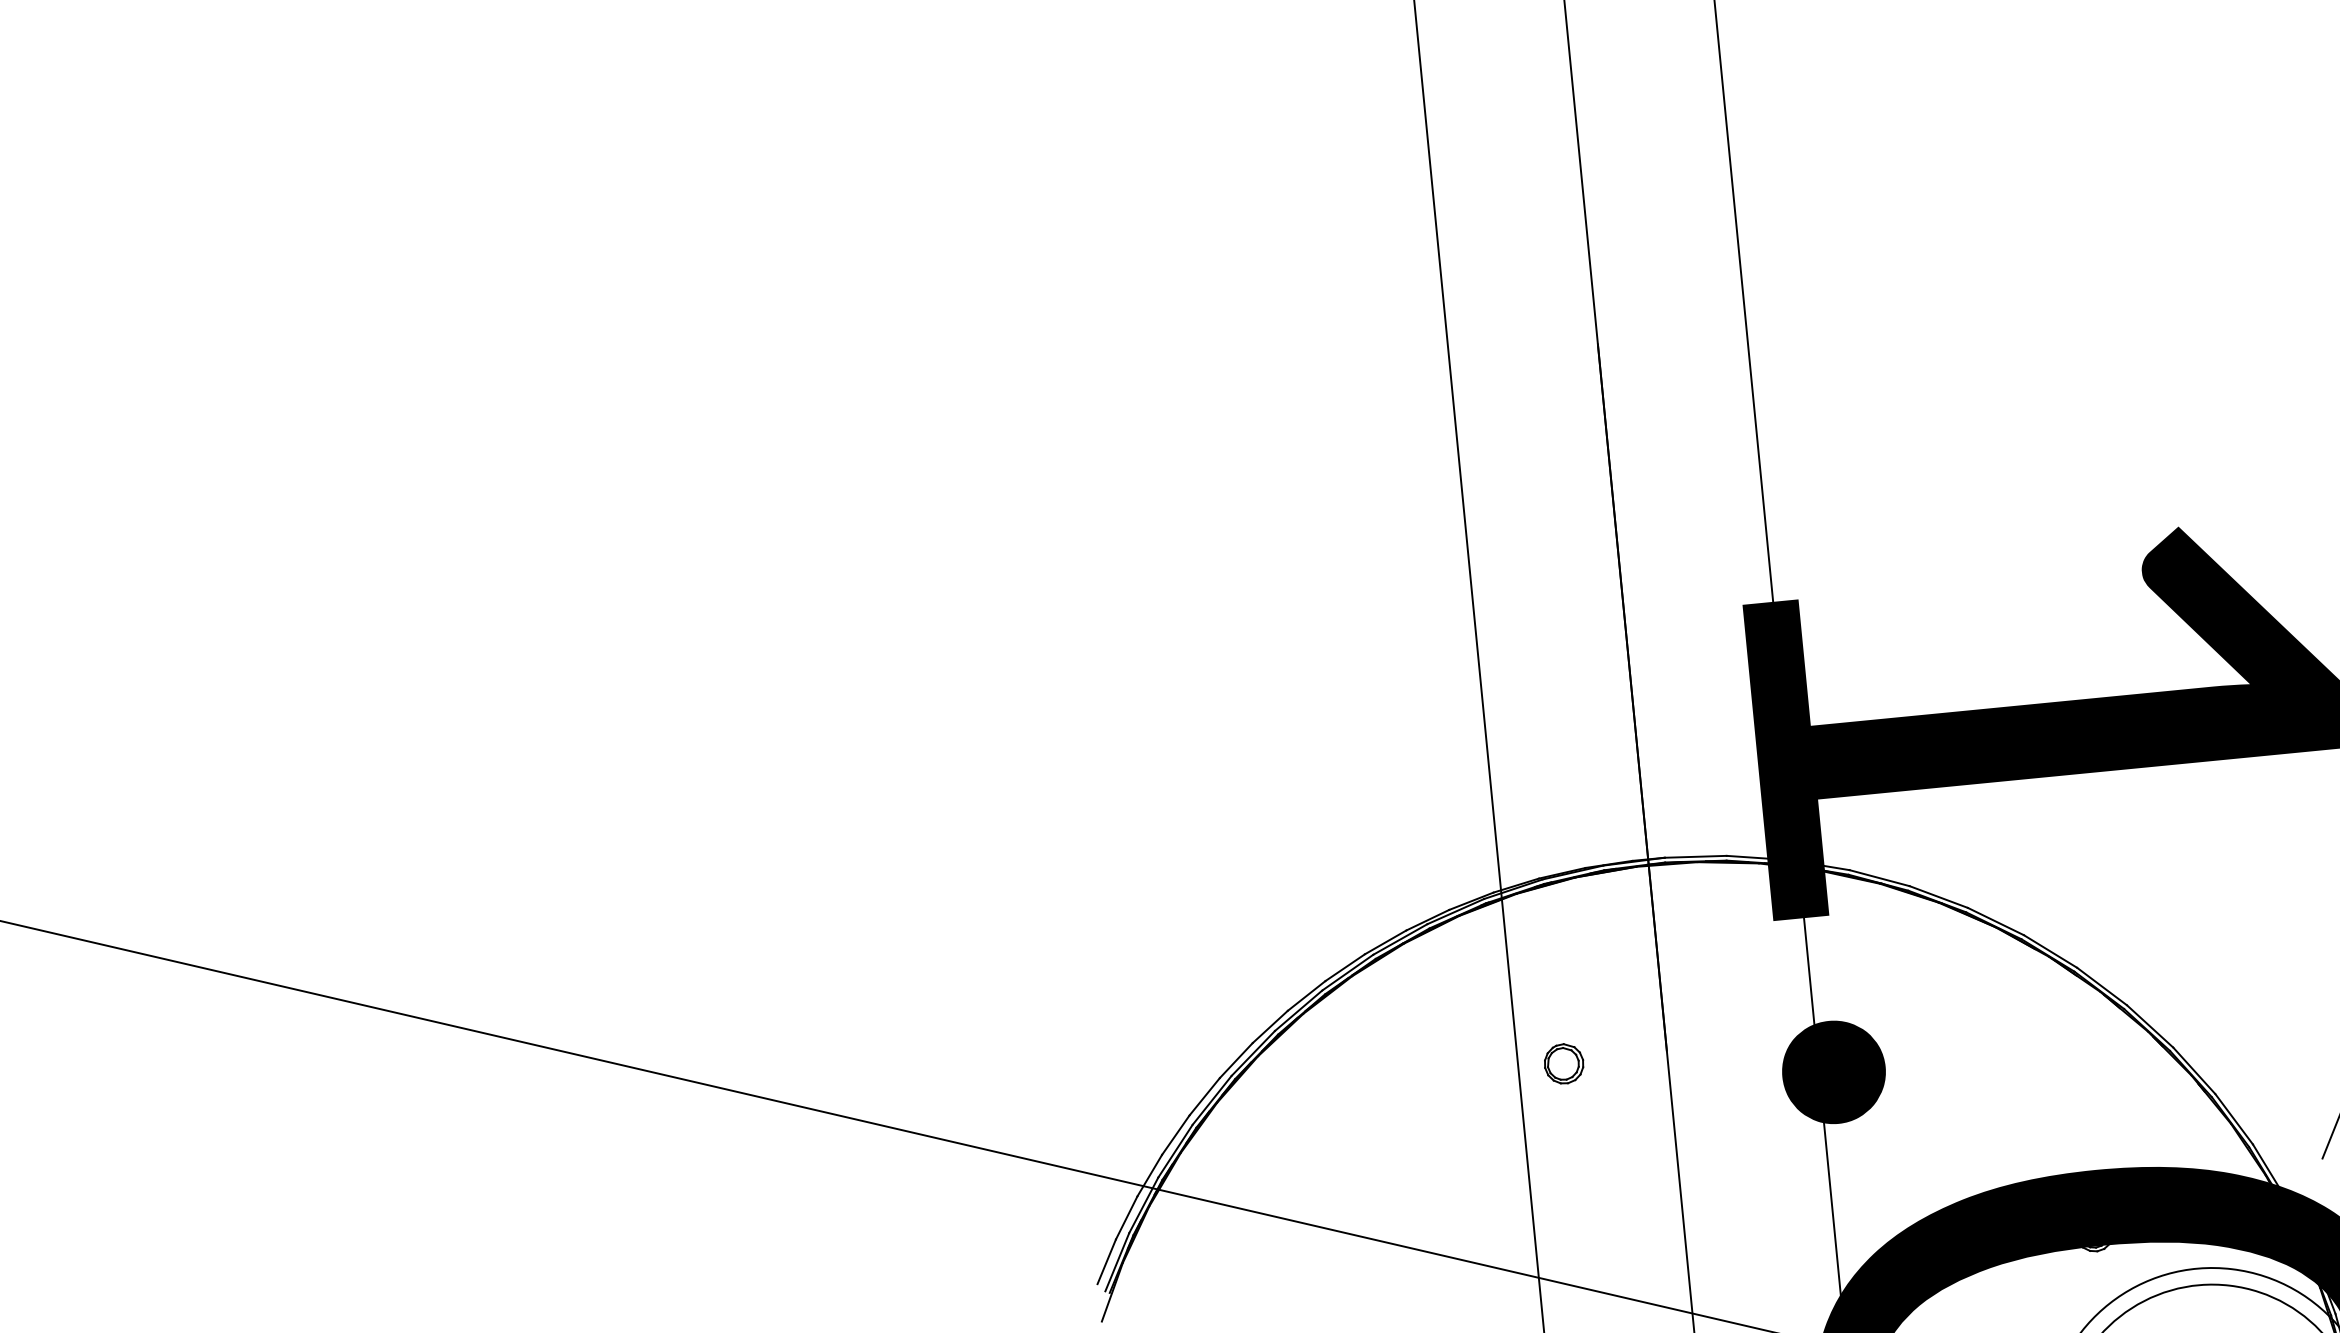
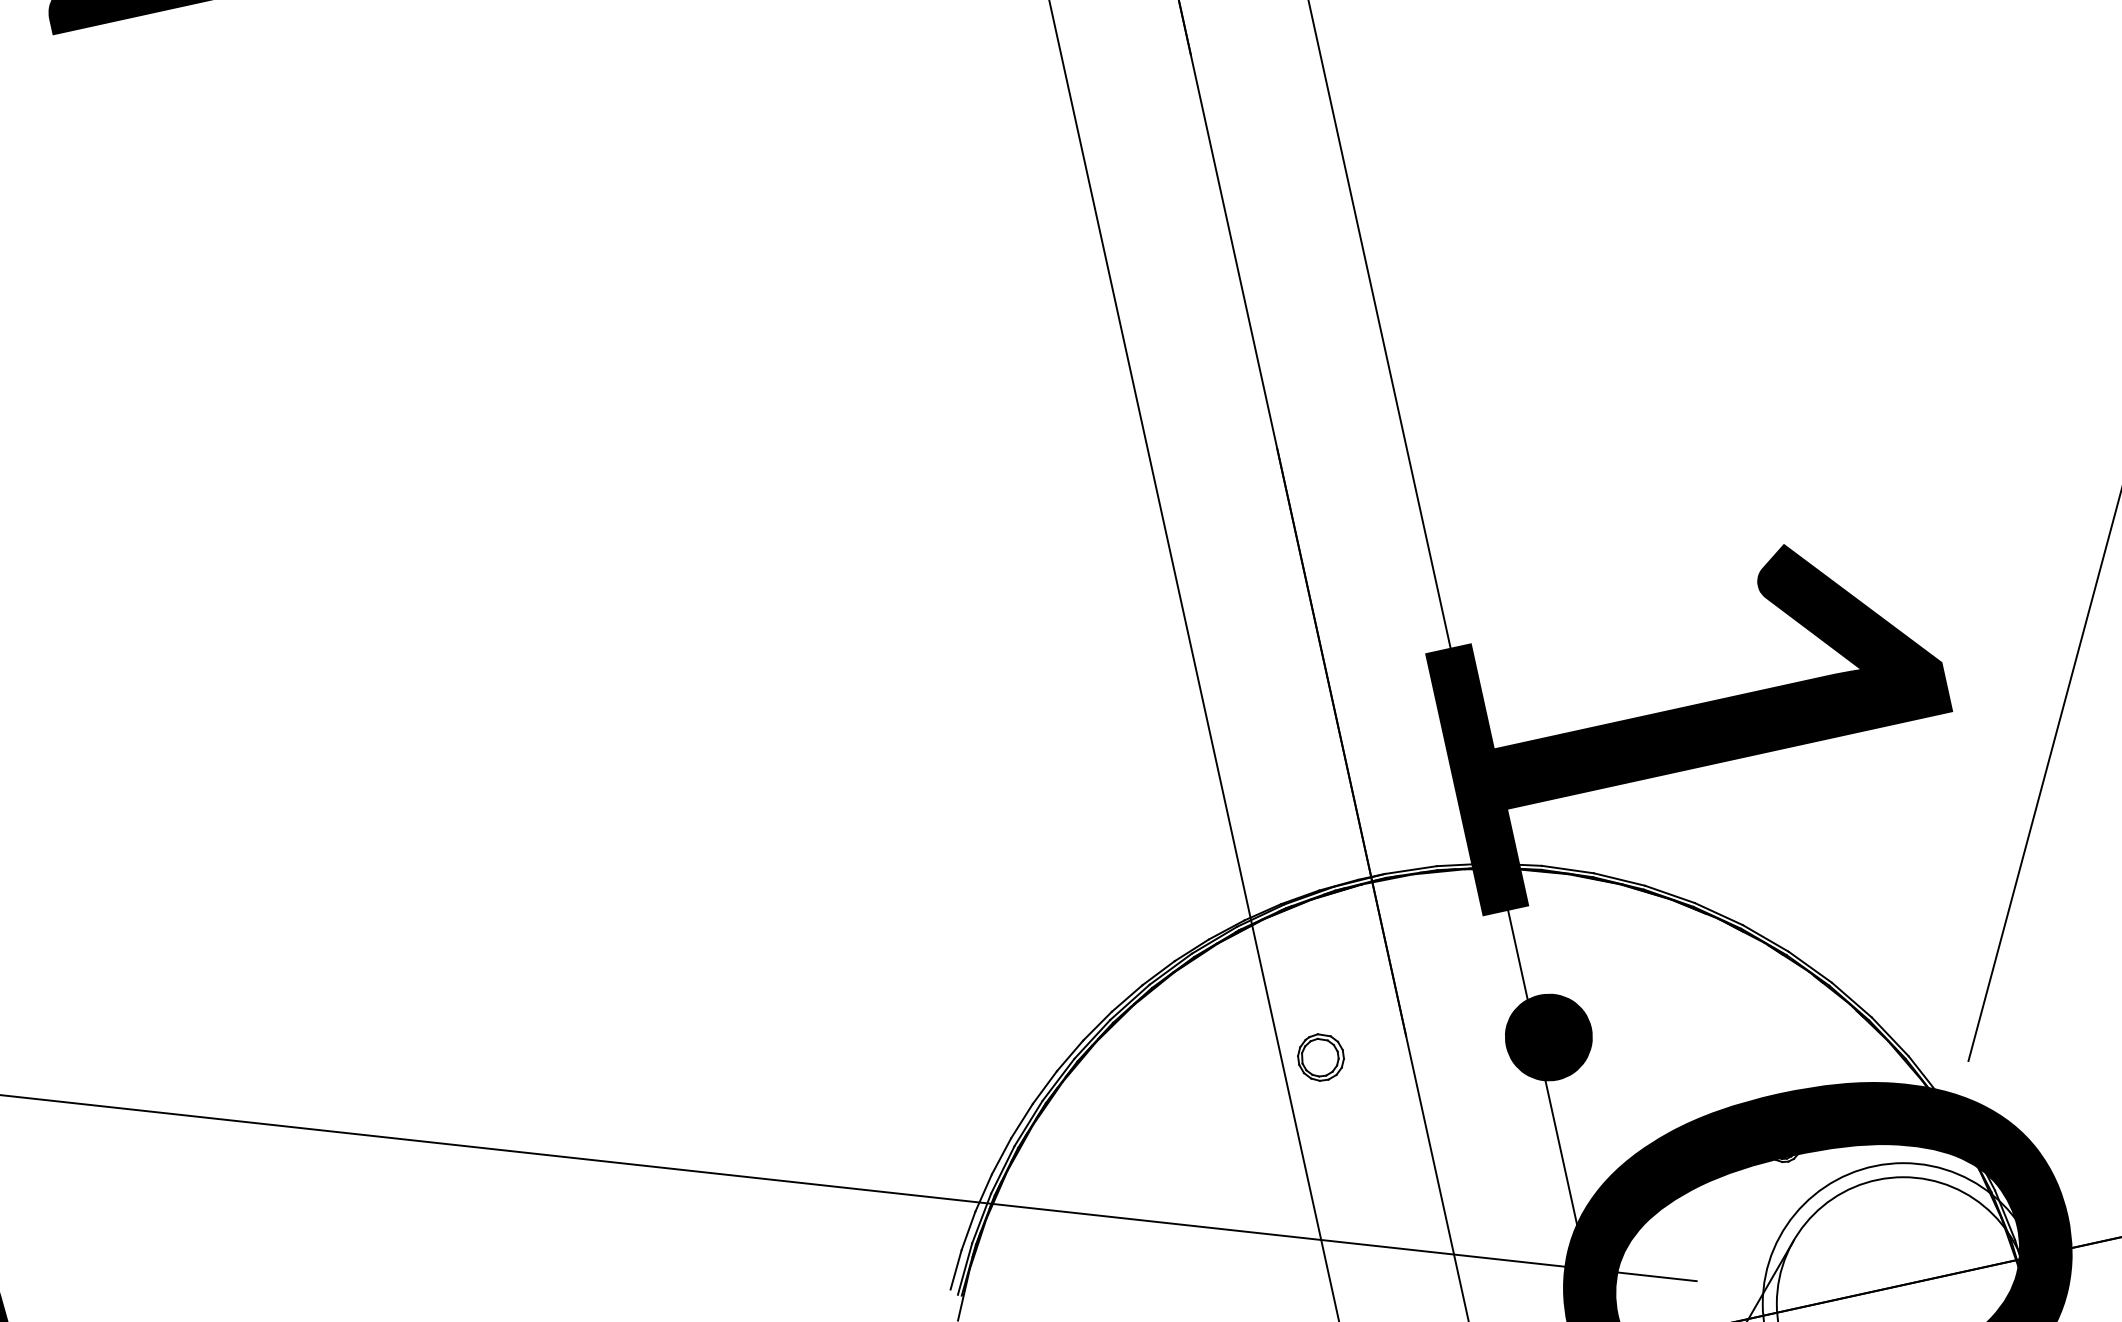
part: (1563, 1063) -> (1320, 1057), size x1.4

